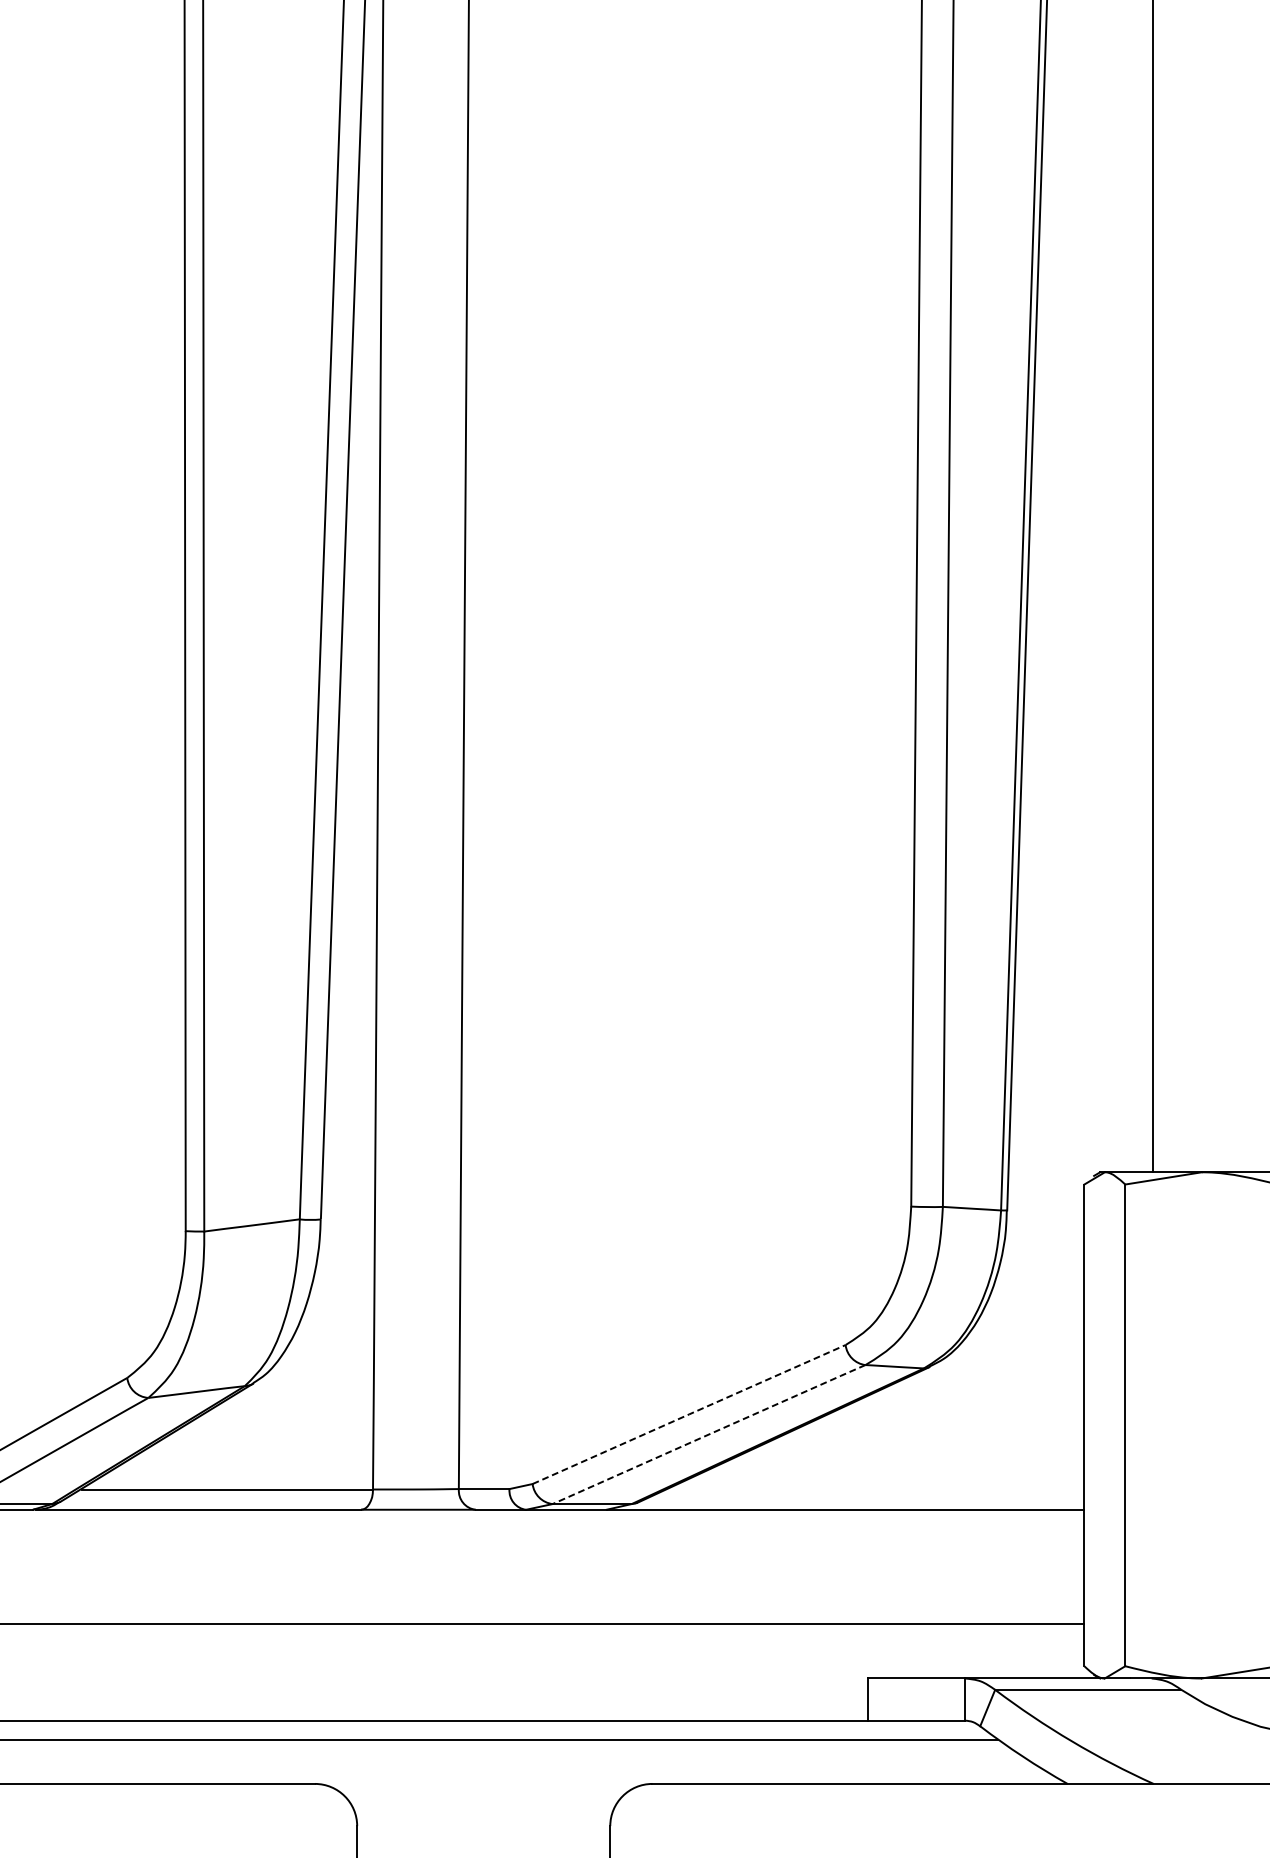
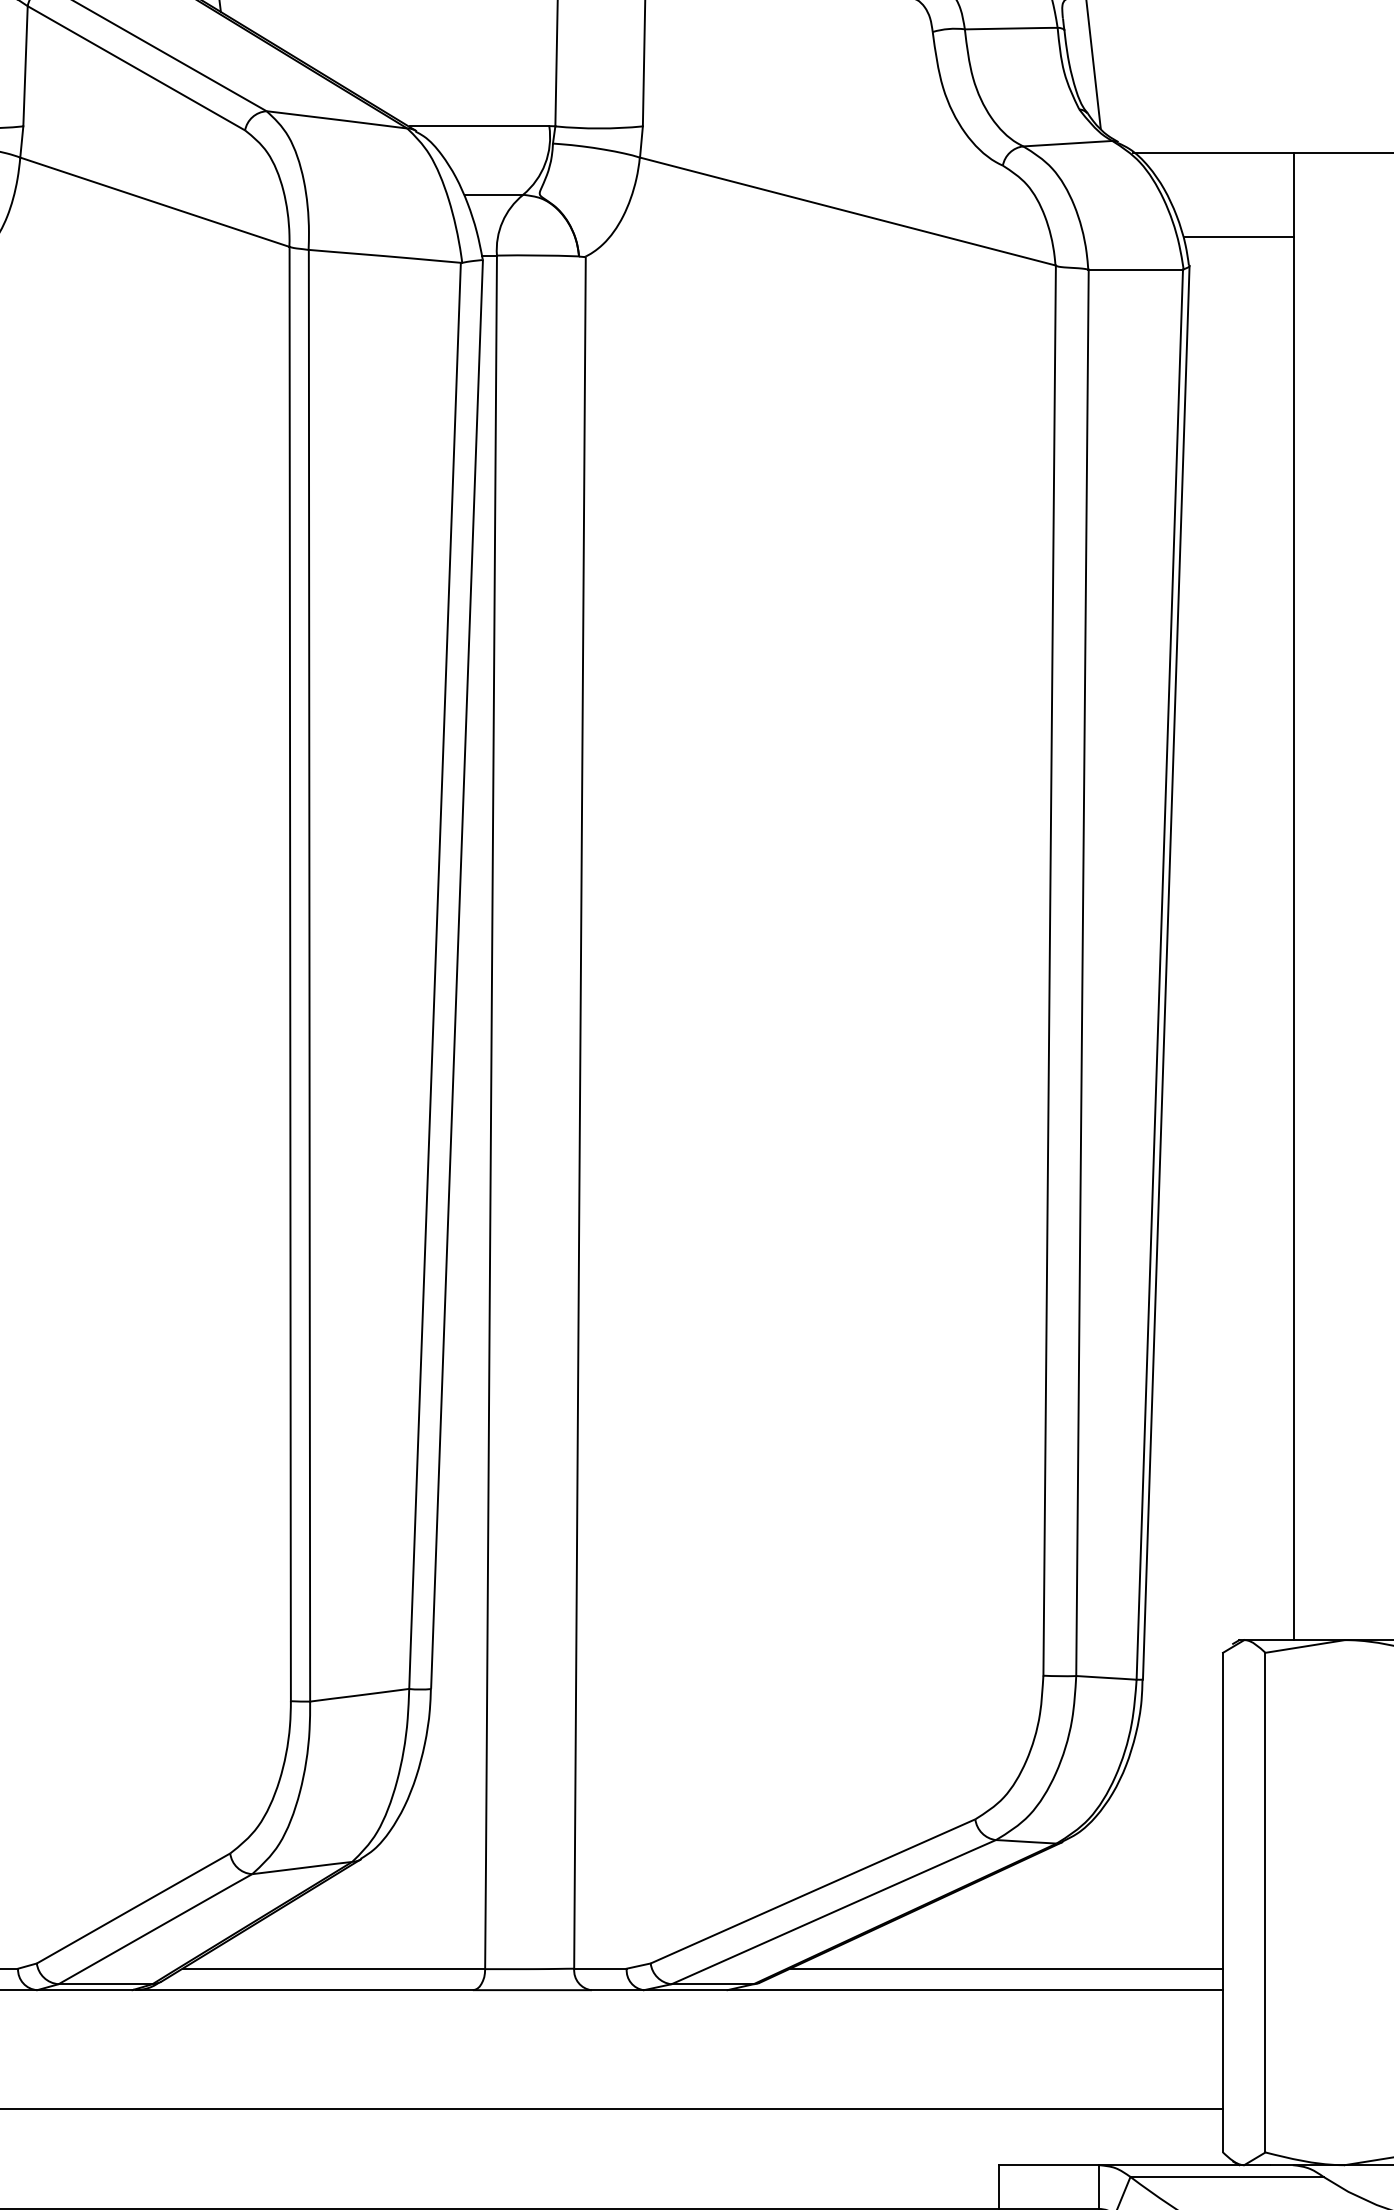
line: (689, 1414) -> (813, 1891), dashed -> solid
line: (709, 1433) -> (834, 1911), dashed -> solid
line: (875, 1489) -> (1006, 1969), added

